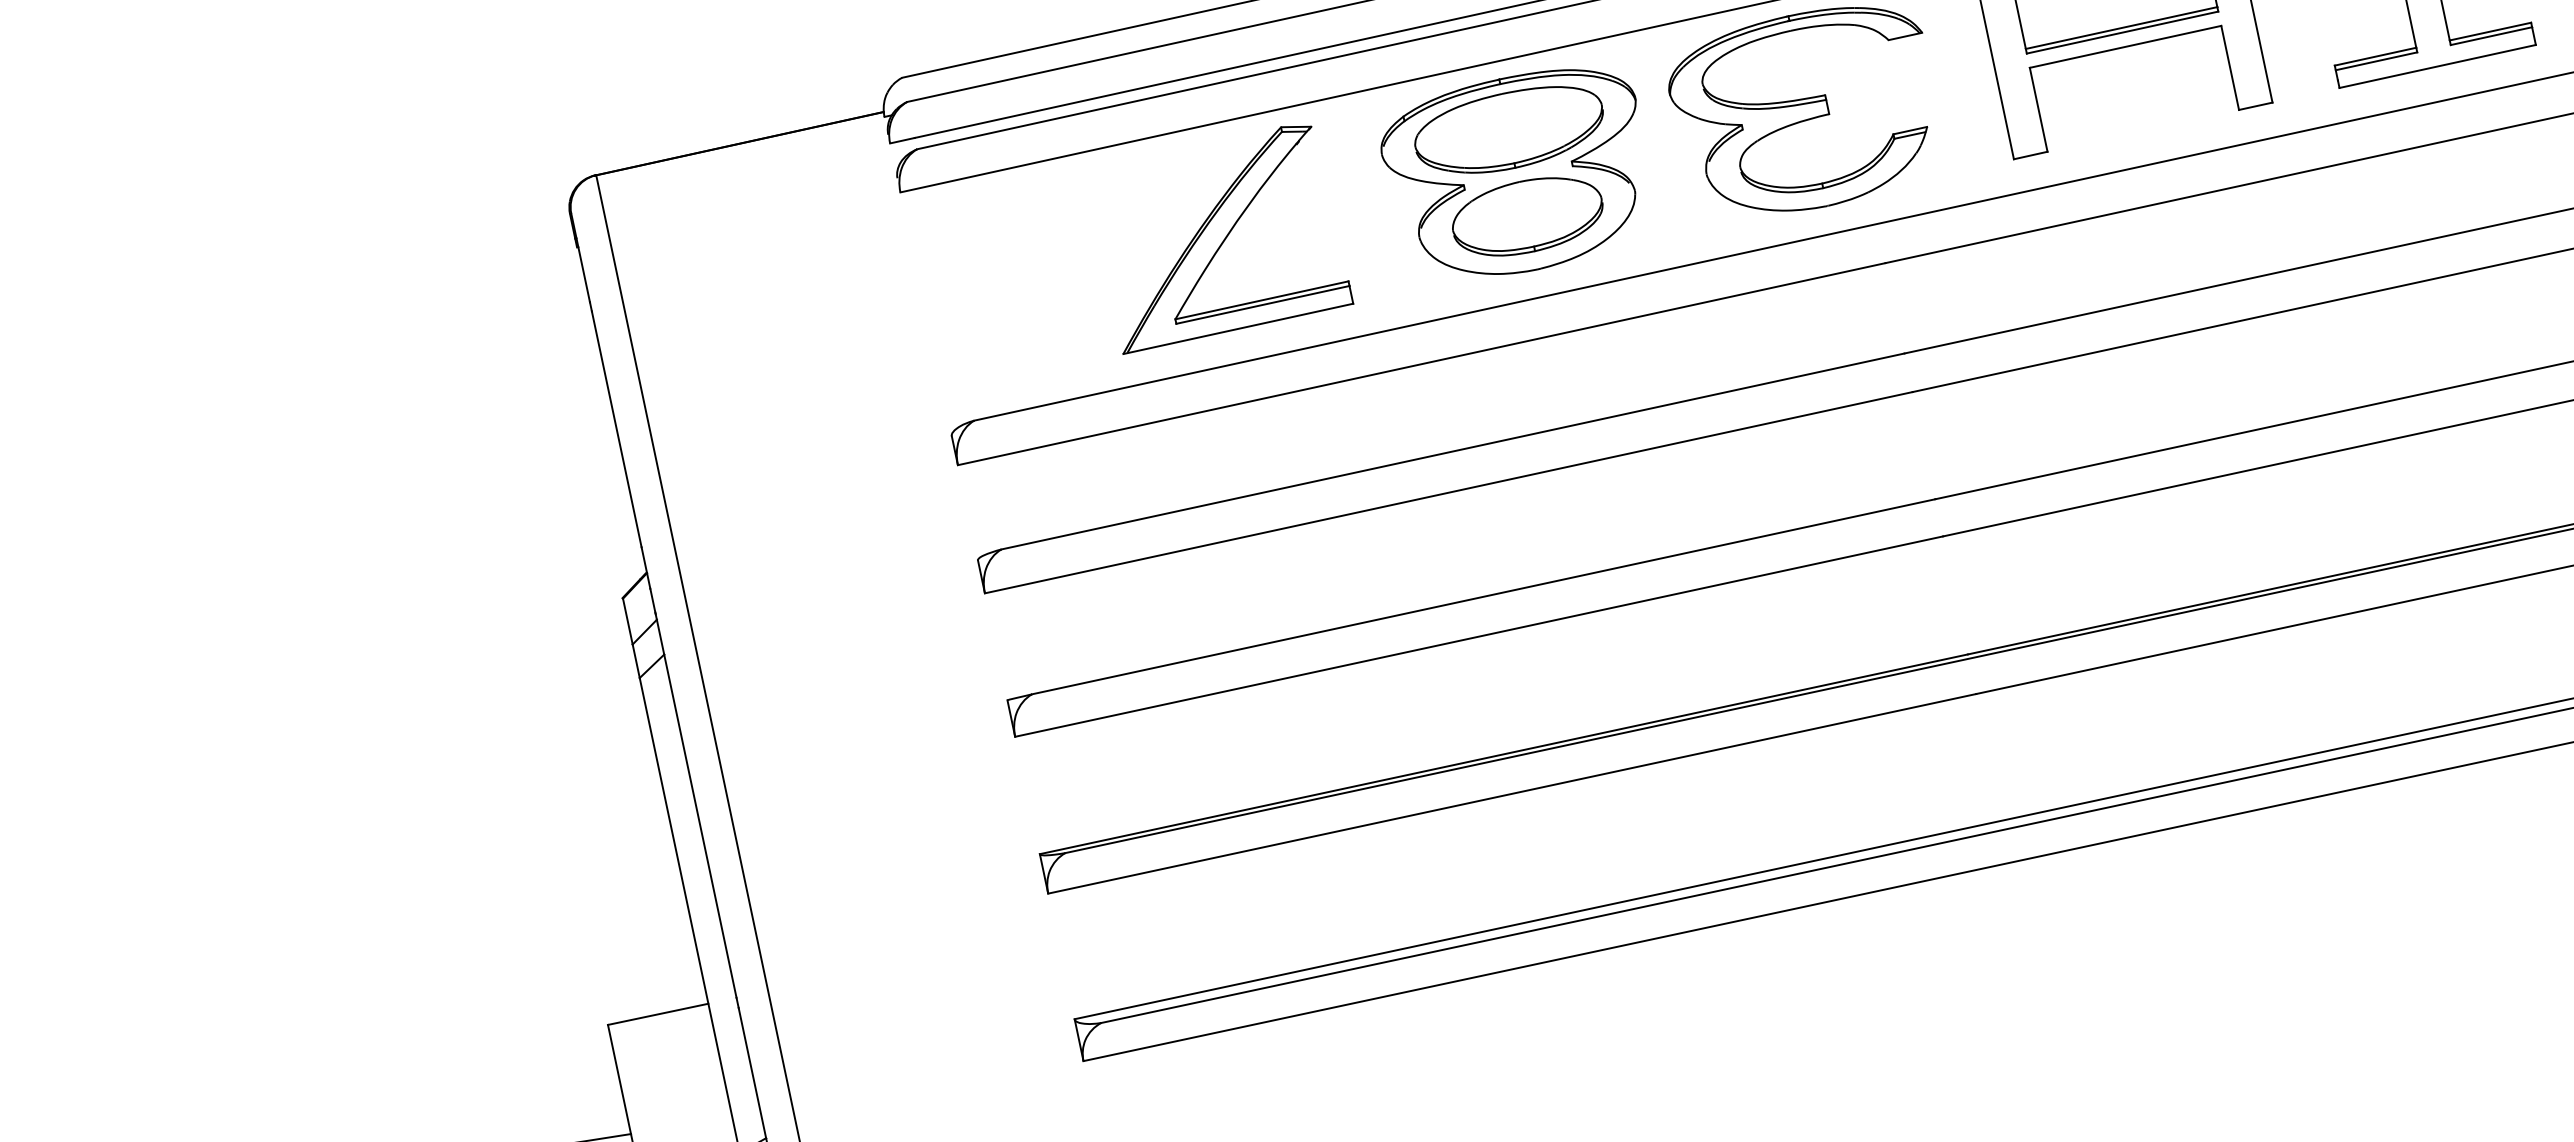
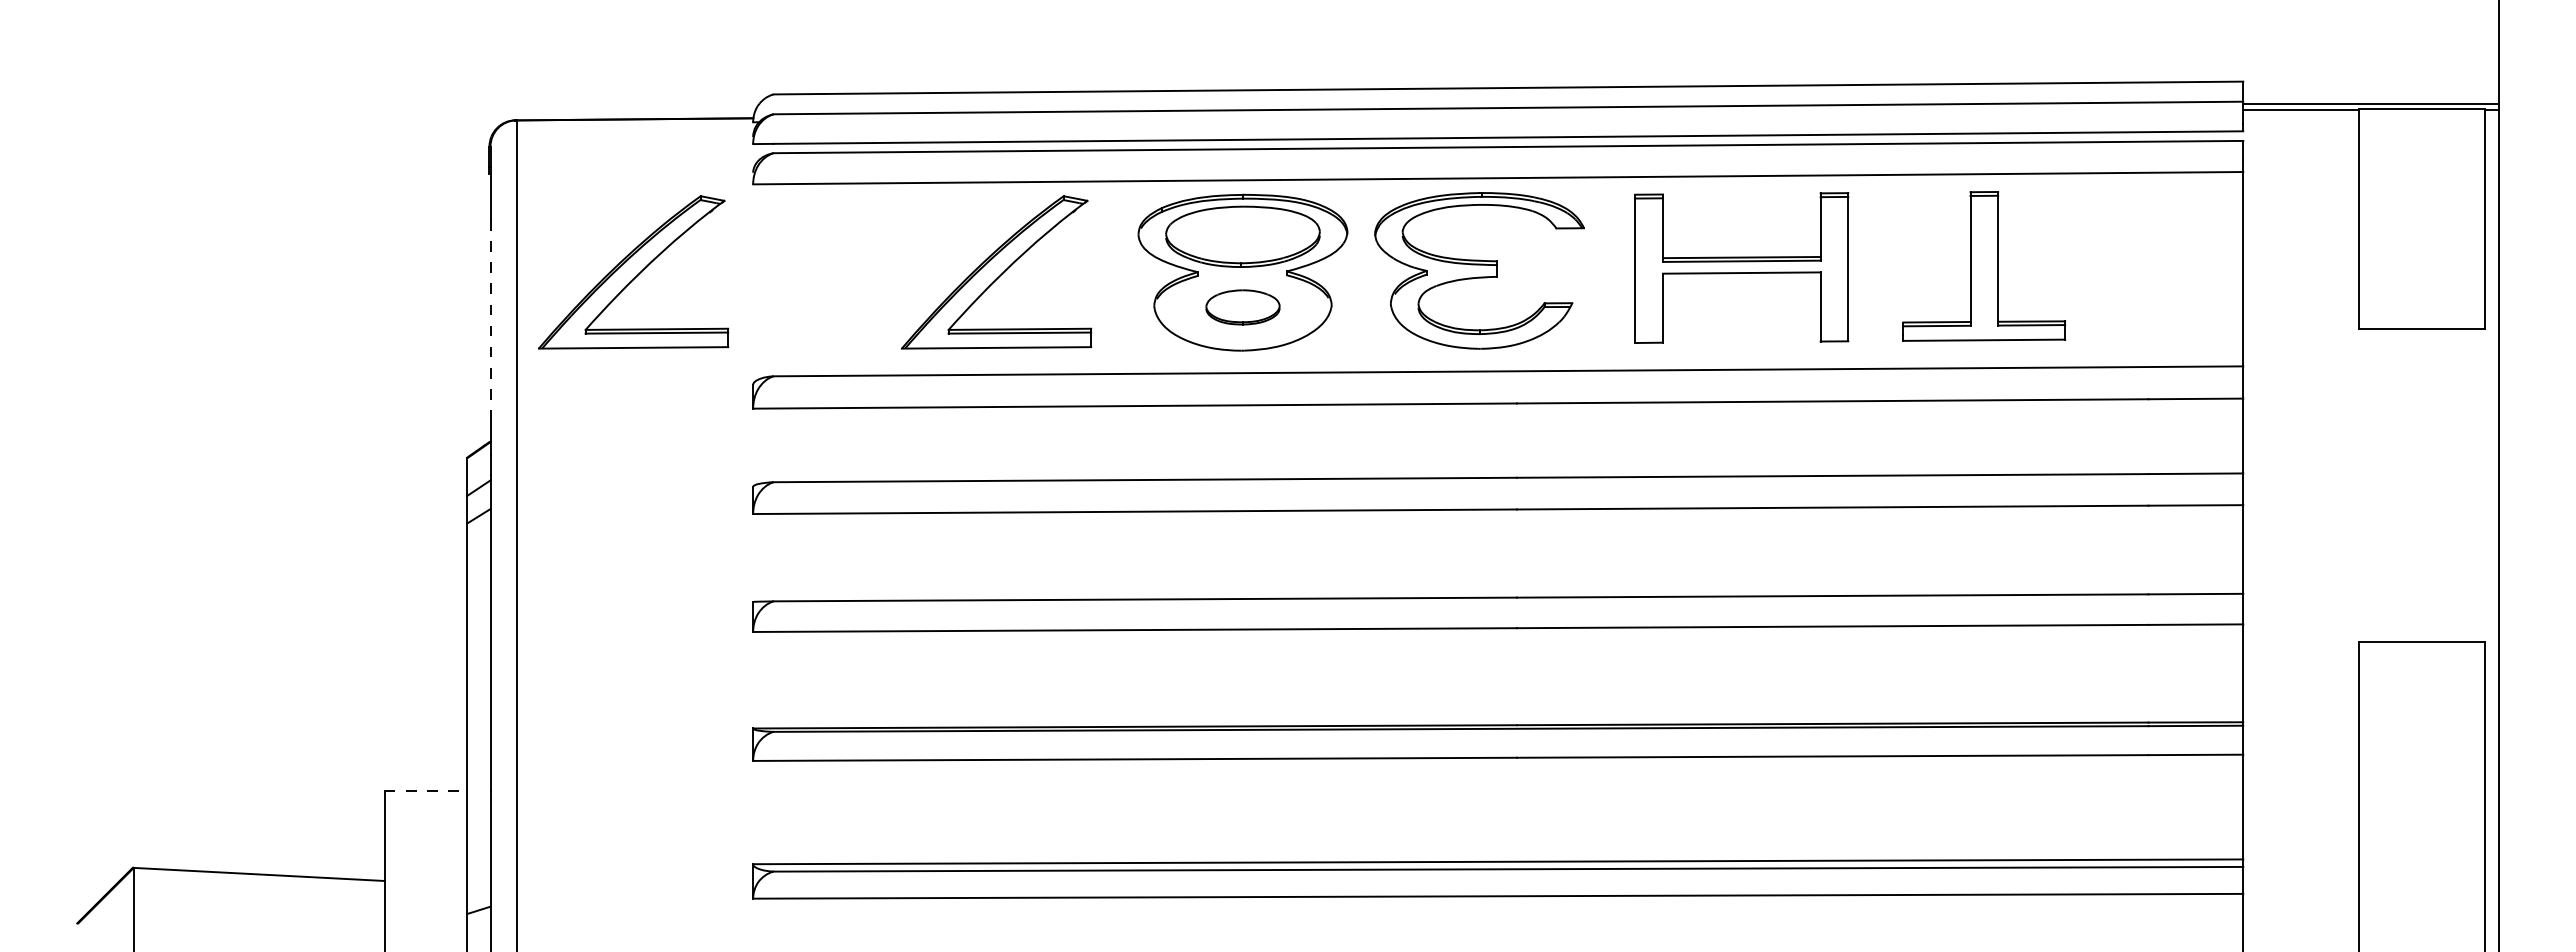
part: (1527, 216) -> (1242, 307), size x0.6
part: (777, 330) -> (633, 272), added
line: (616, 428) -> (490, 323), solid -> dashed
line: (658, 1014) -> (426, 791), solid -> dashed

